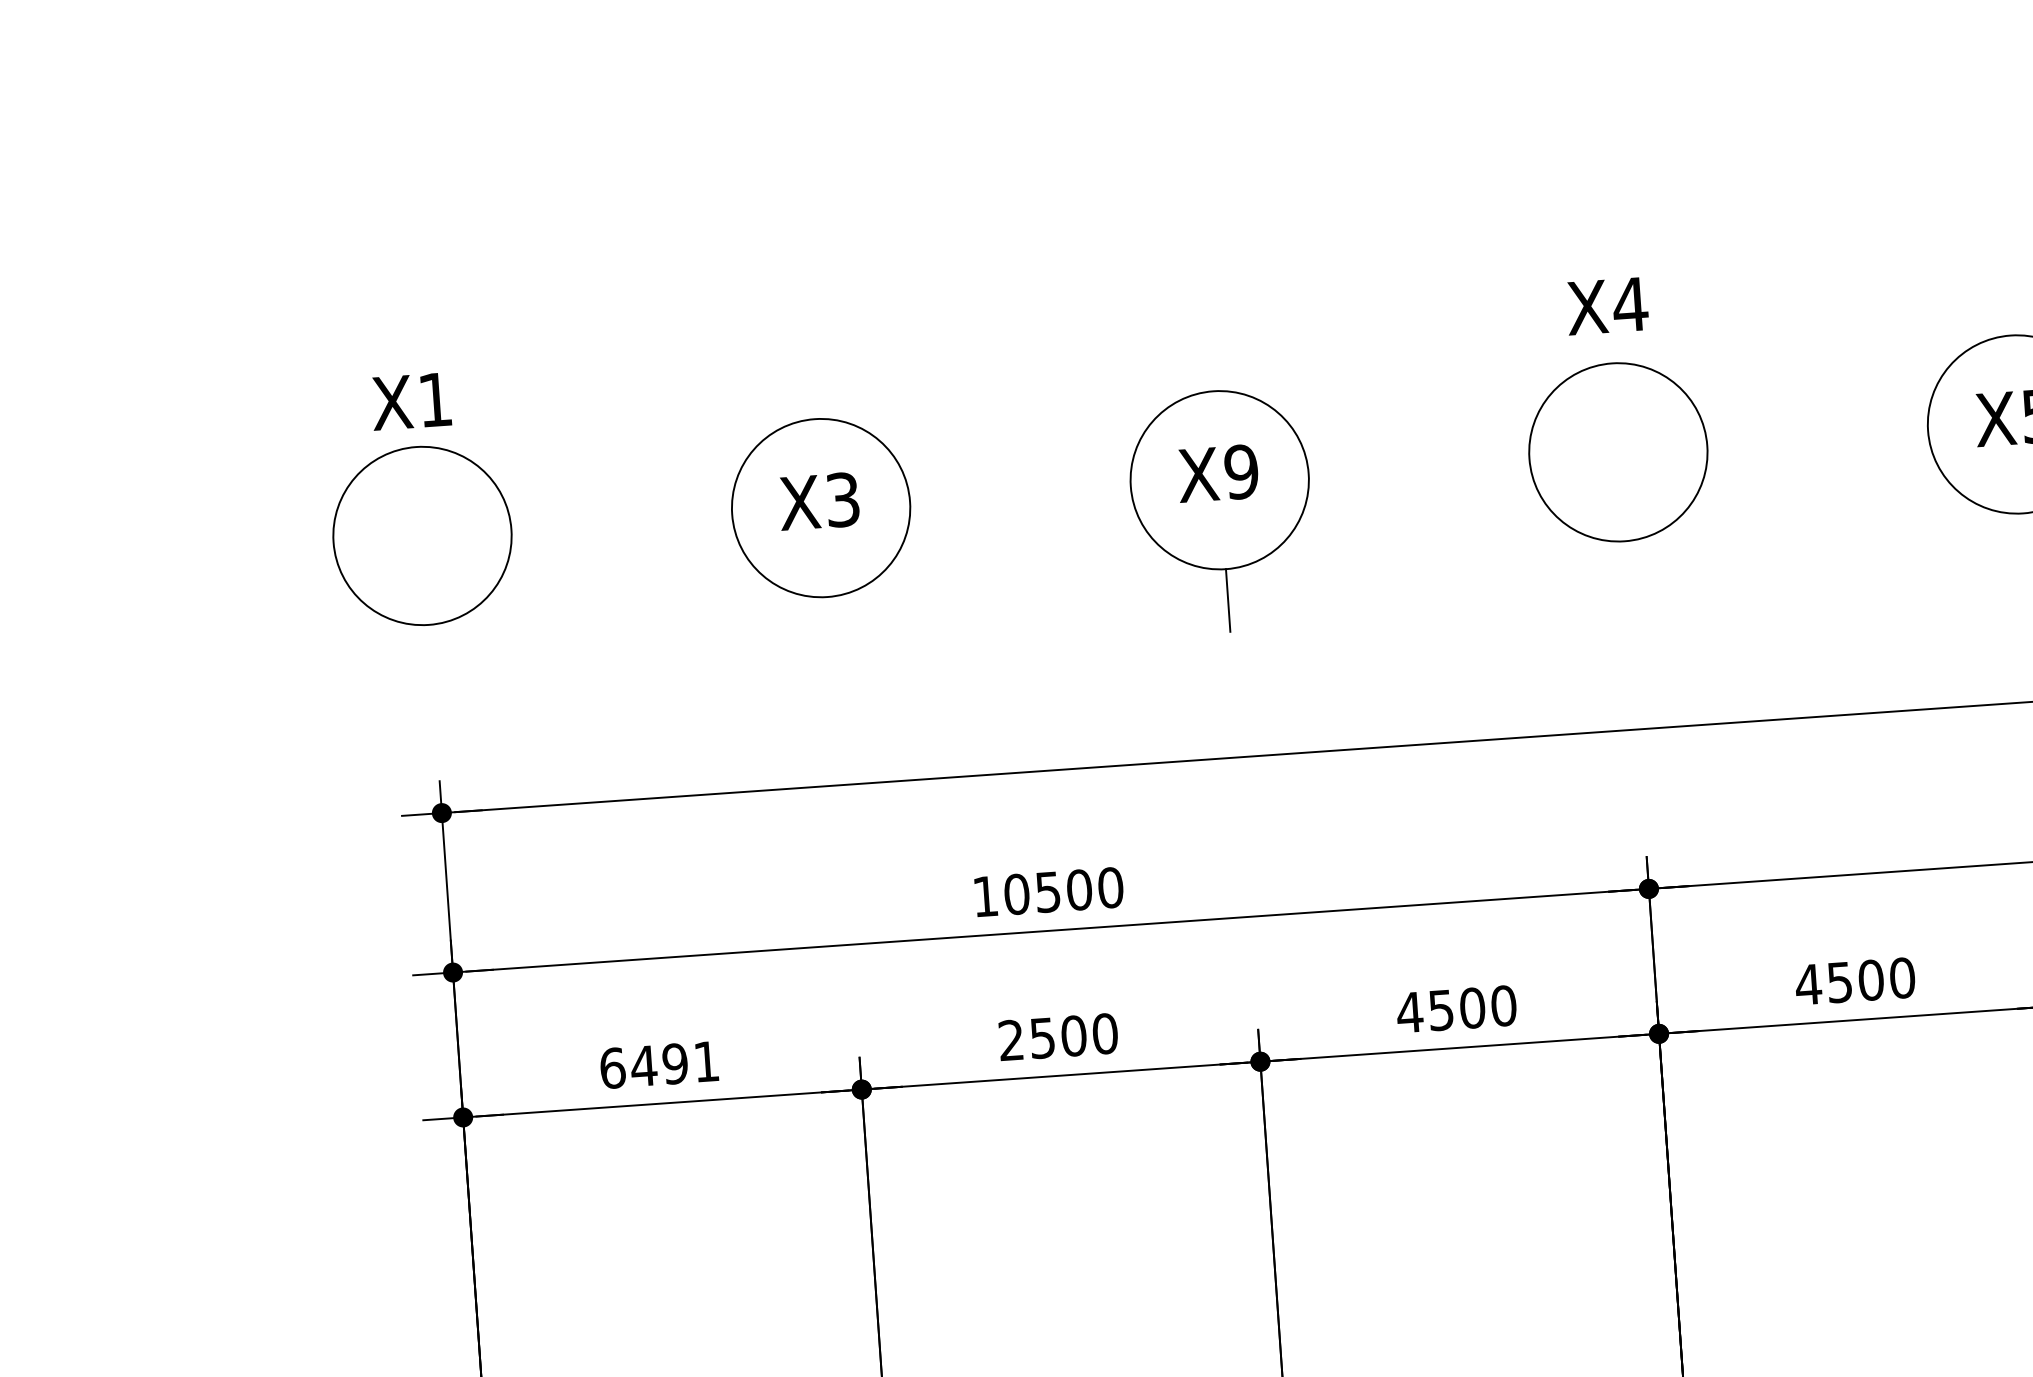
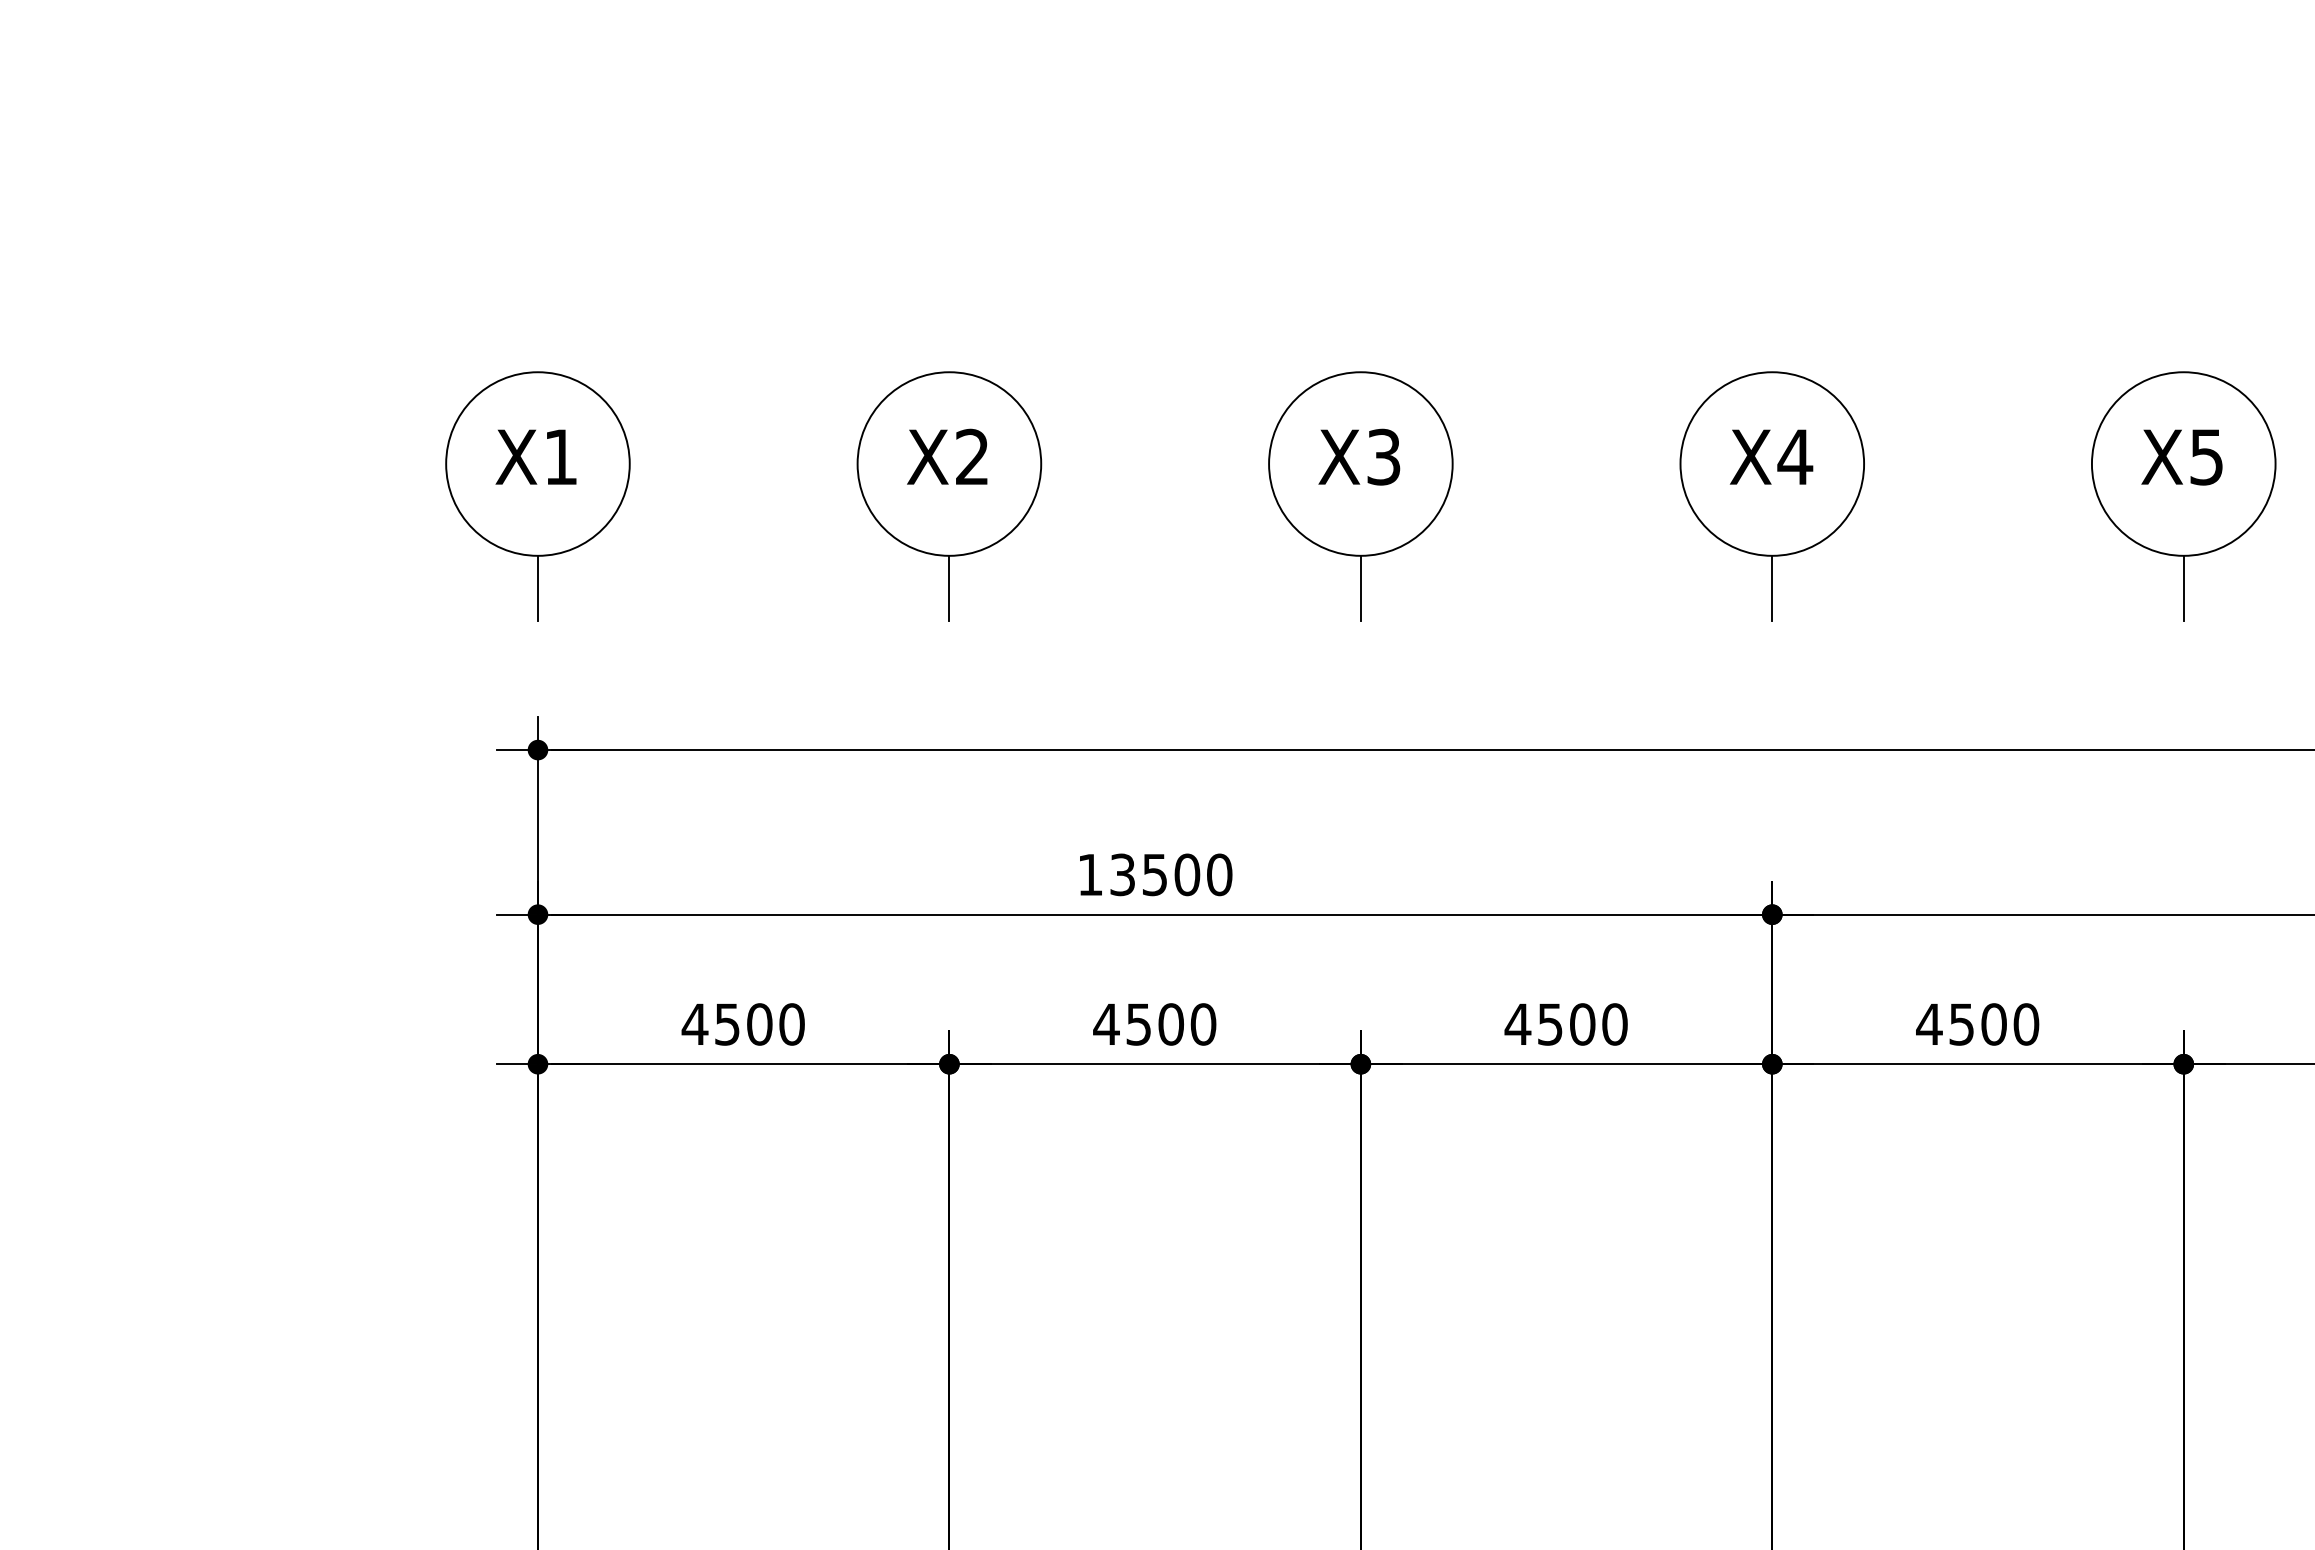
text: (1607, 305) -> (1771, 456), moved
text: (410, 400) -> (535, 456), moved
text: (1241, 471) -> (1383, 456), X9 -> X3
text: (842, 499) -> (972, 456), X3 -> X2
line: (2025, 544) -> (2183, 587), added
line: (1626, 571) -> (1772, 587), added
line: (829, 627) -> (949, 587), added
line: (430, 655) -> (537, 587), added
text: (1016, 894) -> (1122, 874), 10500 -> 13500
text: (1011, 1039) -> (1106, 1023), 2500 -> 4500
text: (658, 1065) -> (742, 1024), 6491 -> 4500

